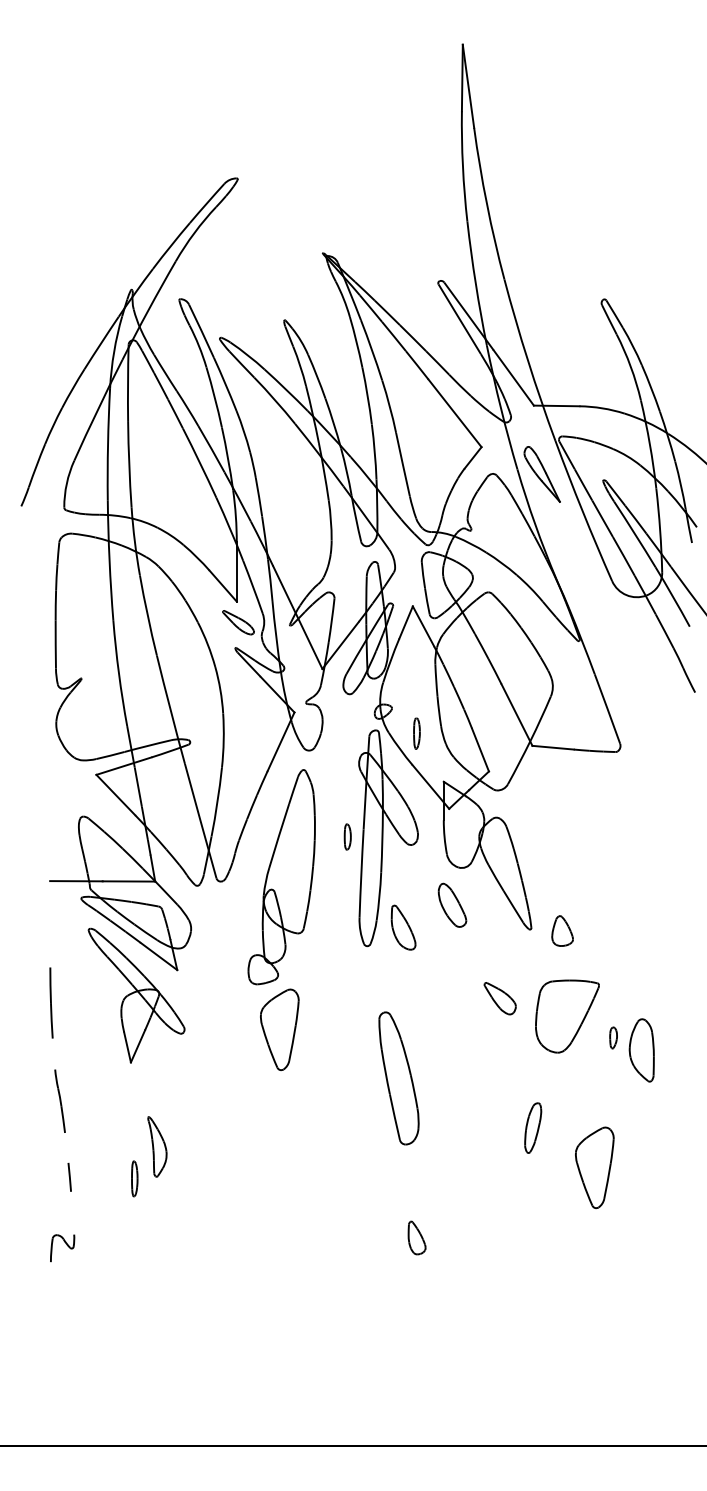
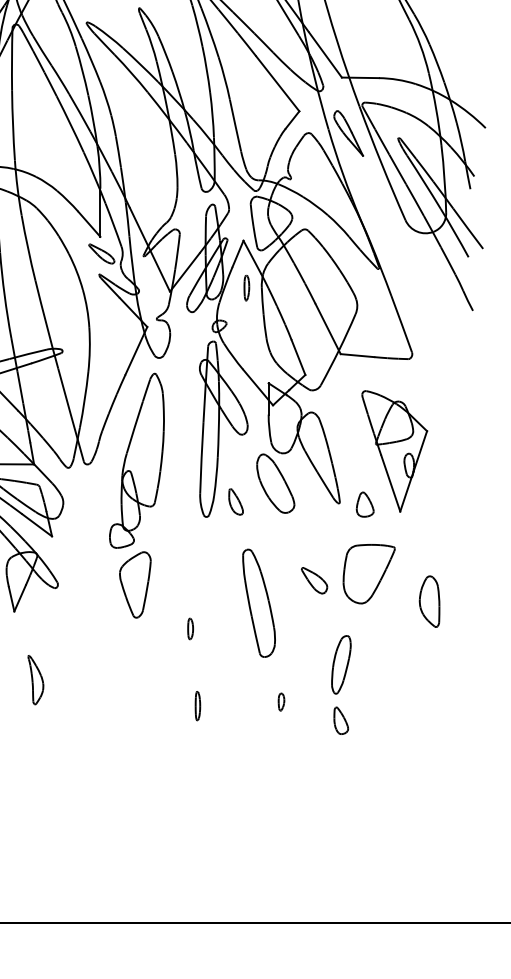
part: (416, 733) -> (246, 287), moved
part: (347, 836) -> (190, 628), moved
part: (598, 865) -> (394, 451), added
part: (452, 905) -> (275, 483), size x1.67
part: (403, 927) -> (235, 501), size x0.71
part: (499, 998) -> (313, 580), moved
part: (613, 1037) -> (281, 701), moved
part: (398, 1078) -> (258, 603), moved
part: (532, 1127) -> (340, 664), size x1.43
part: (594, 1167) -> (391, 696), removed
part: (134, 1178) -> (197, 705), moved
part: (416, 1237) -> (340, 720), moved

